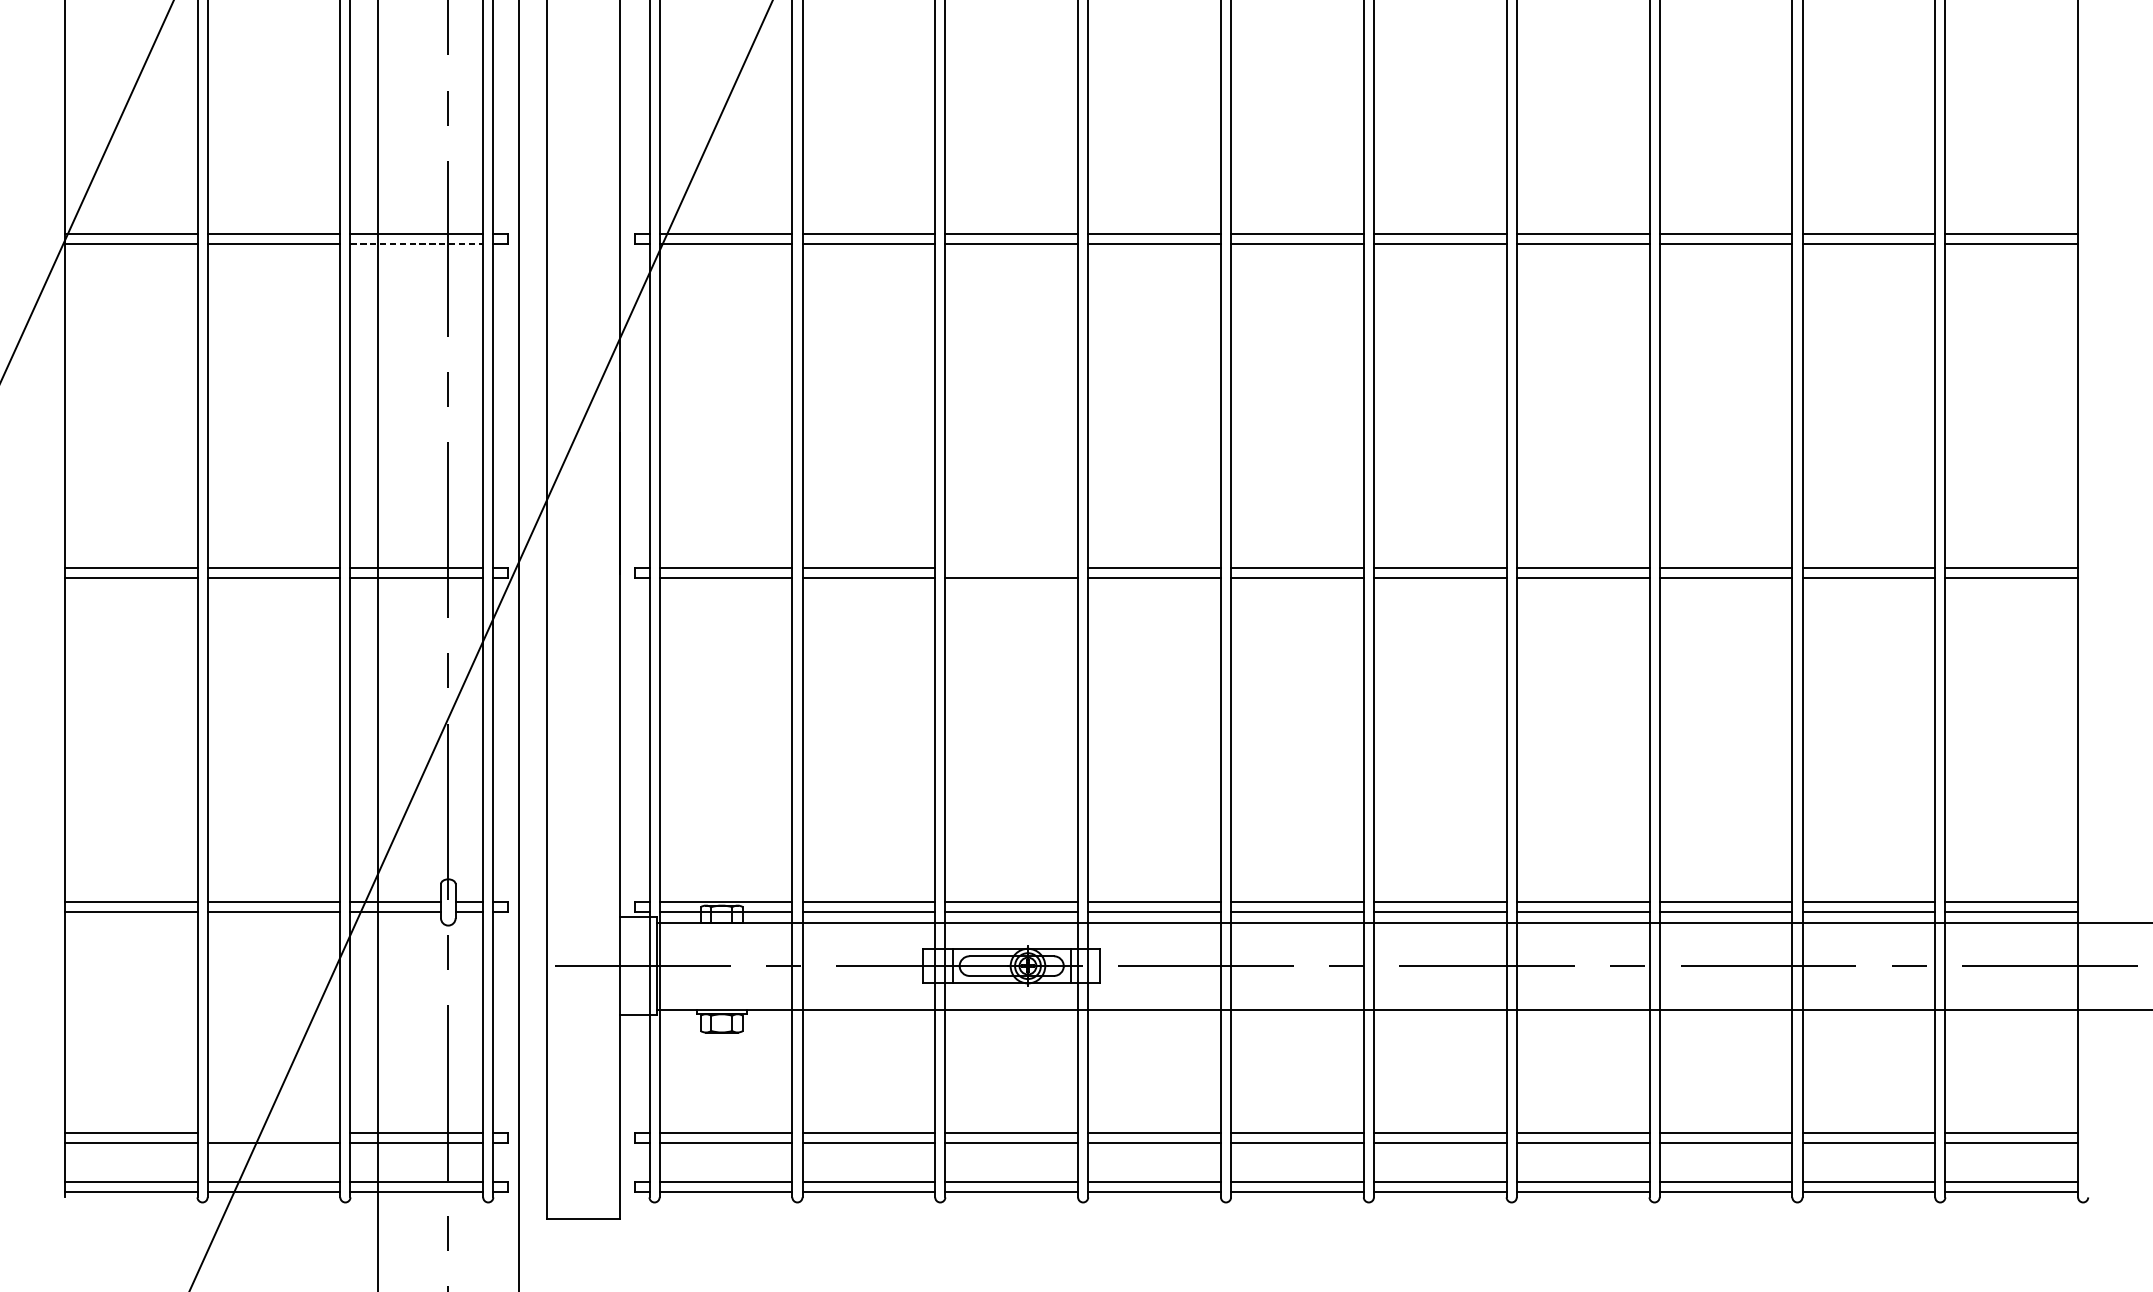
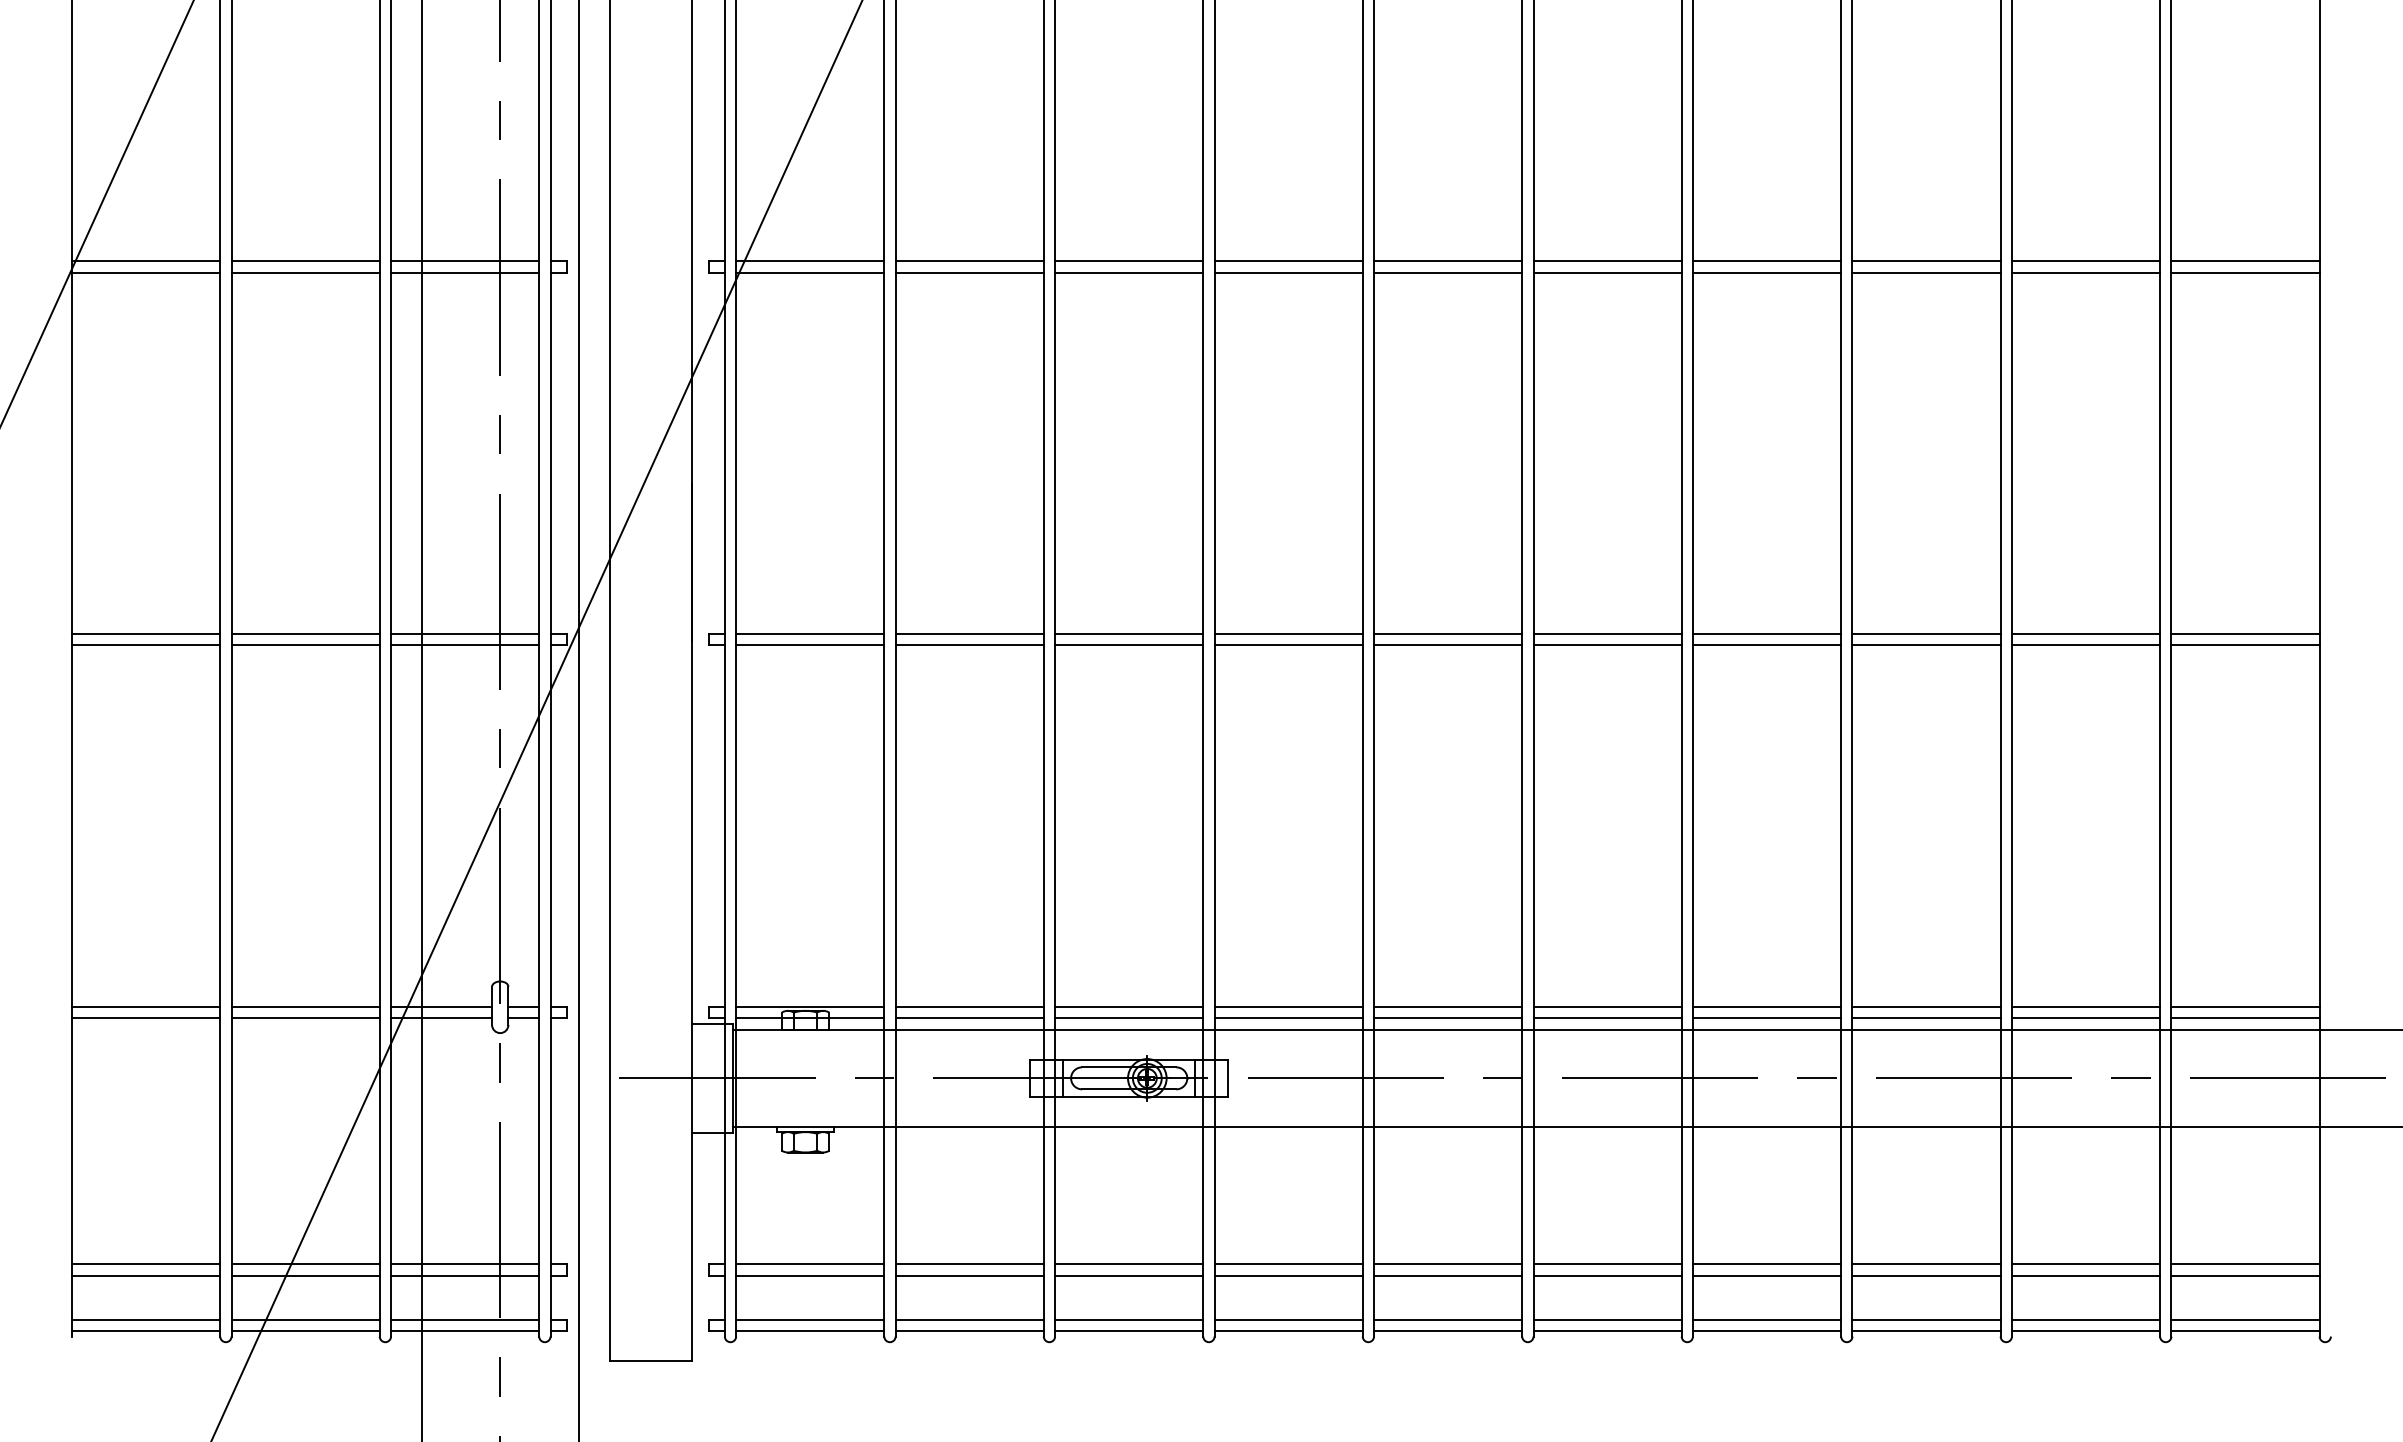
line: (417, 244) -> (465, 272), dashed -> solid
line: (1012, 568) -> (1129, 634), added
line: (273, 1132) -> (305, 1264), added

